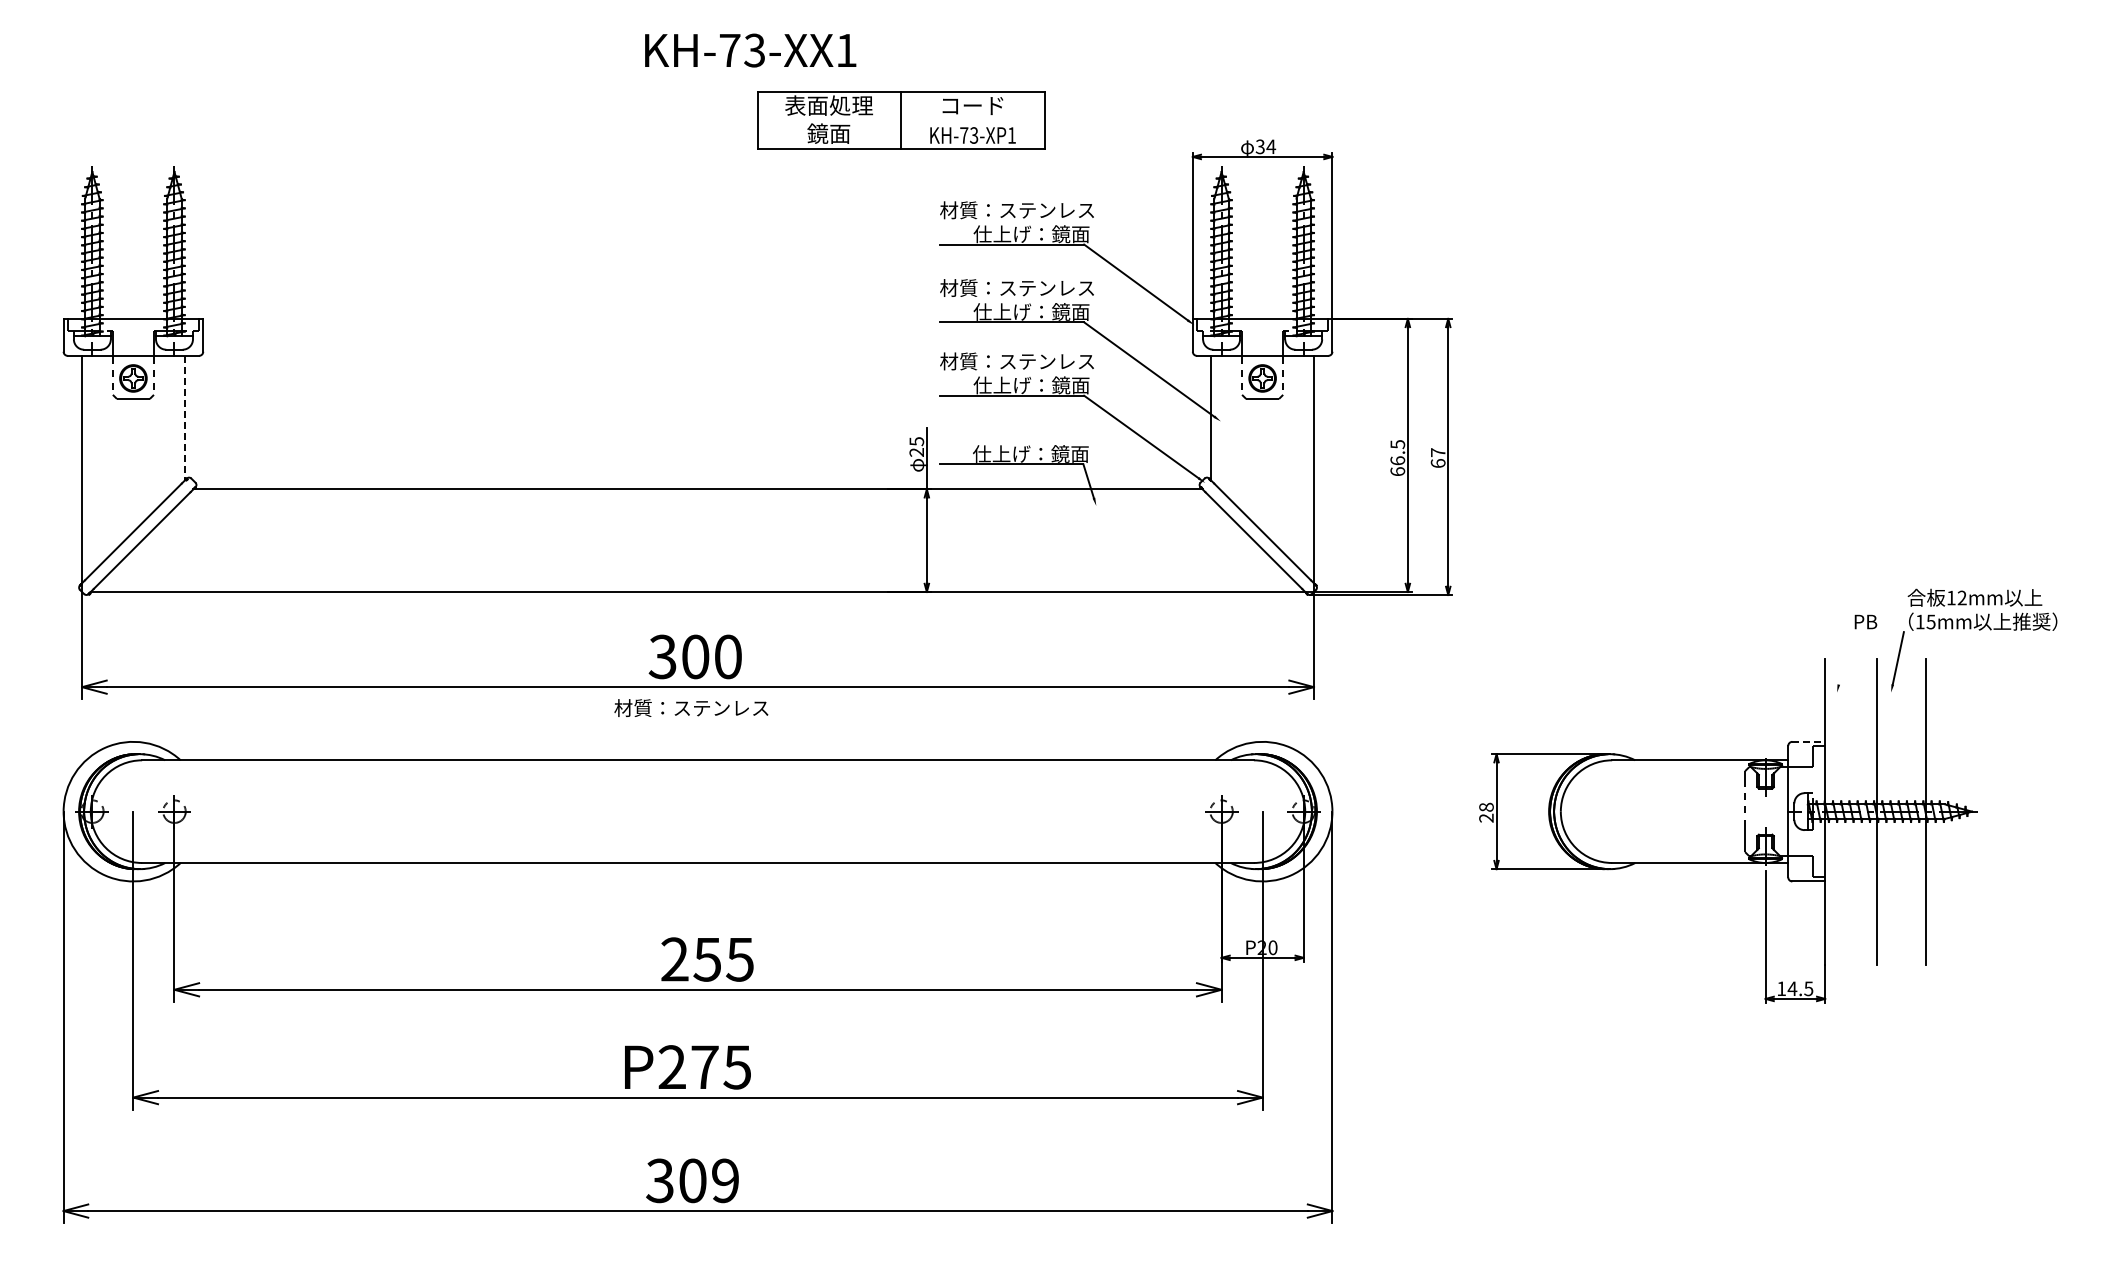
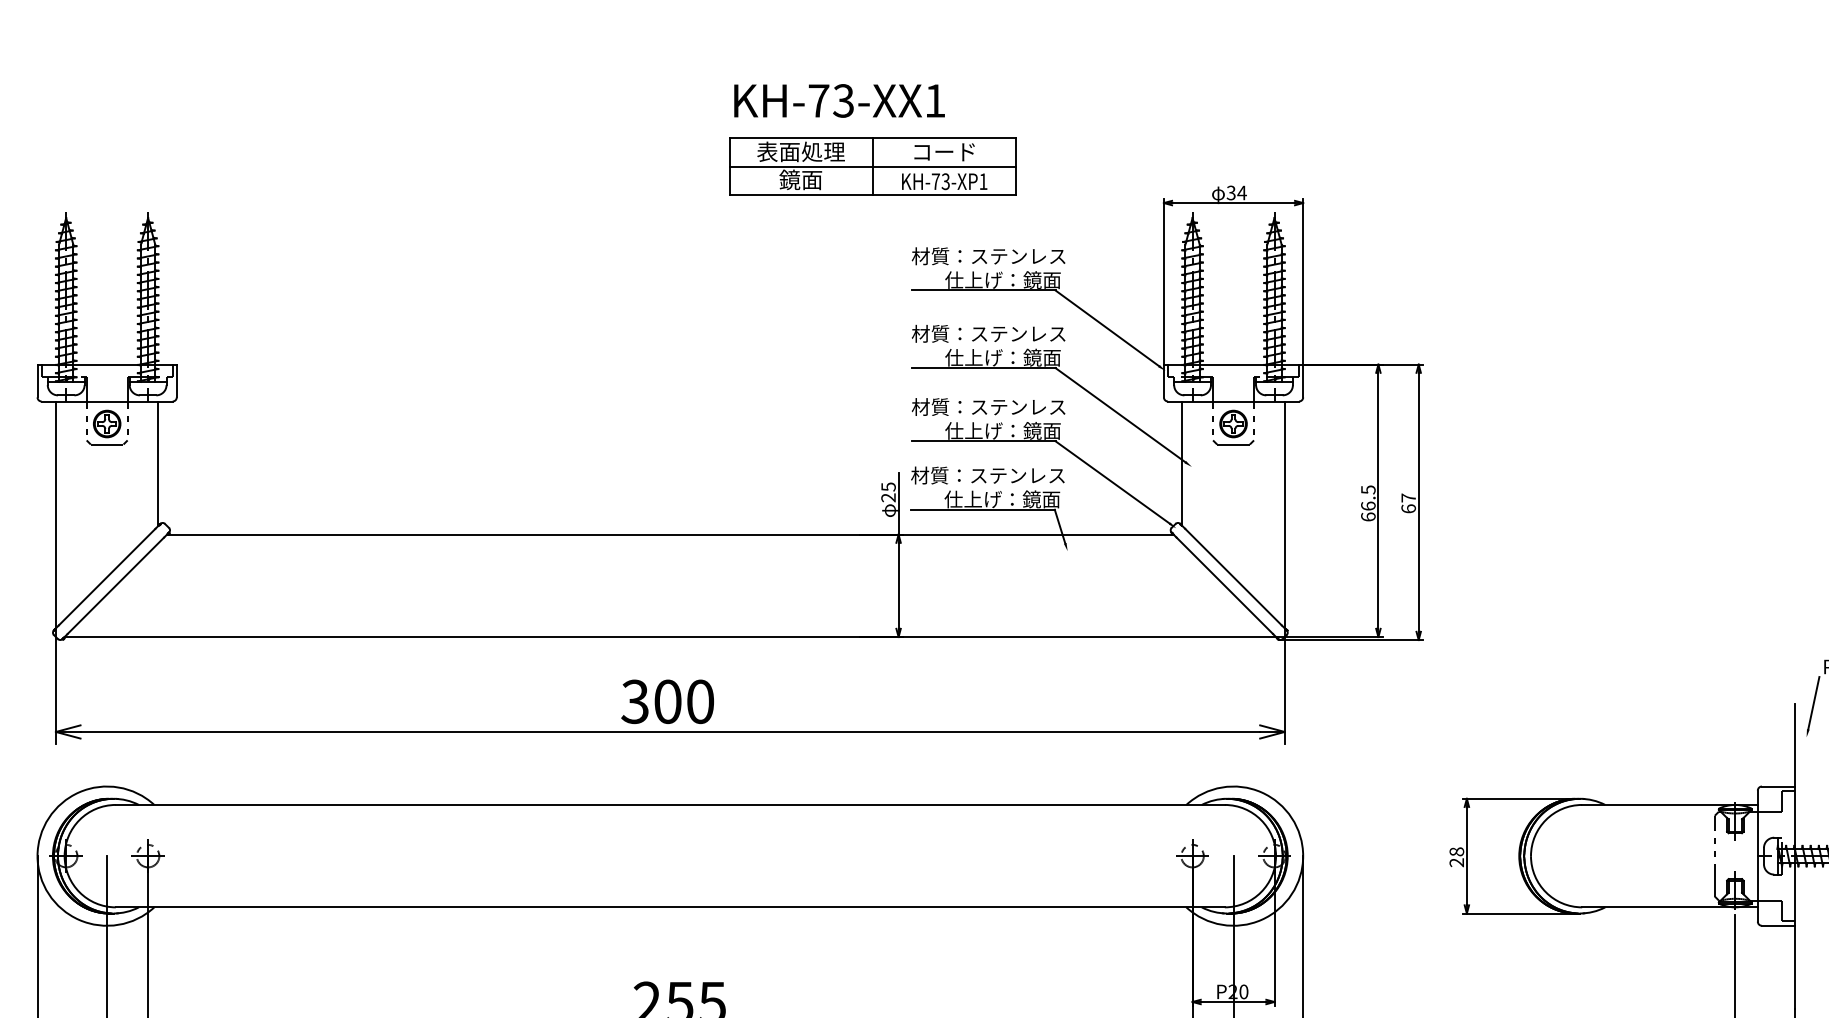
text: (750, 50) -> (839, 100), moved
line: (901, 120) -> (873, 166), added
line: (184, 418) -> (158, 463), dashed -> solid
line: (1843, 658) -> (1812, 703), added
text: (691, 707) -> (988, 474), moved
line: (1809, 741) -> (1779, 786), dashed -> solid

